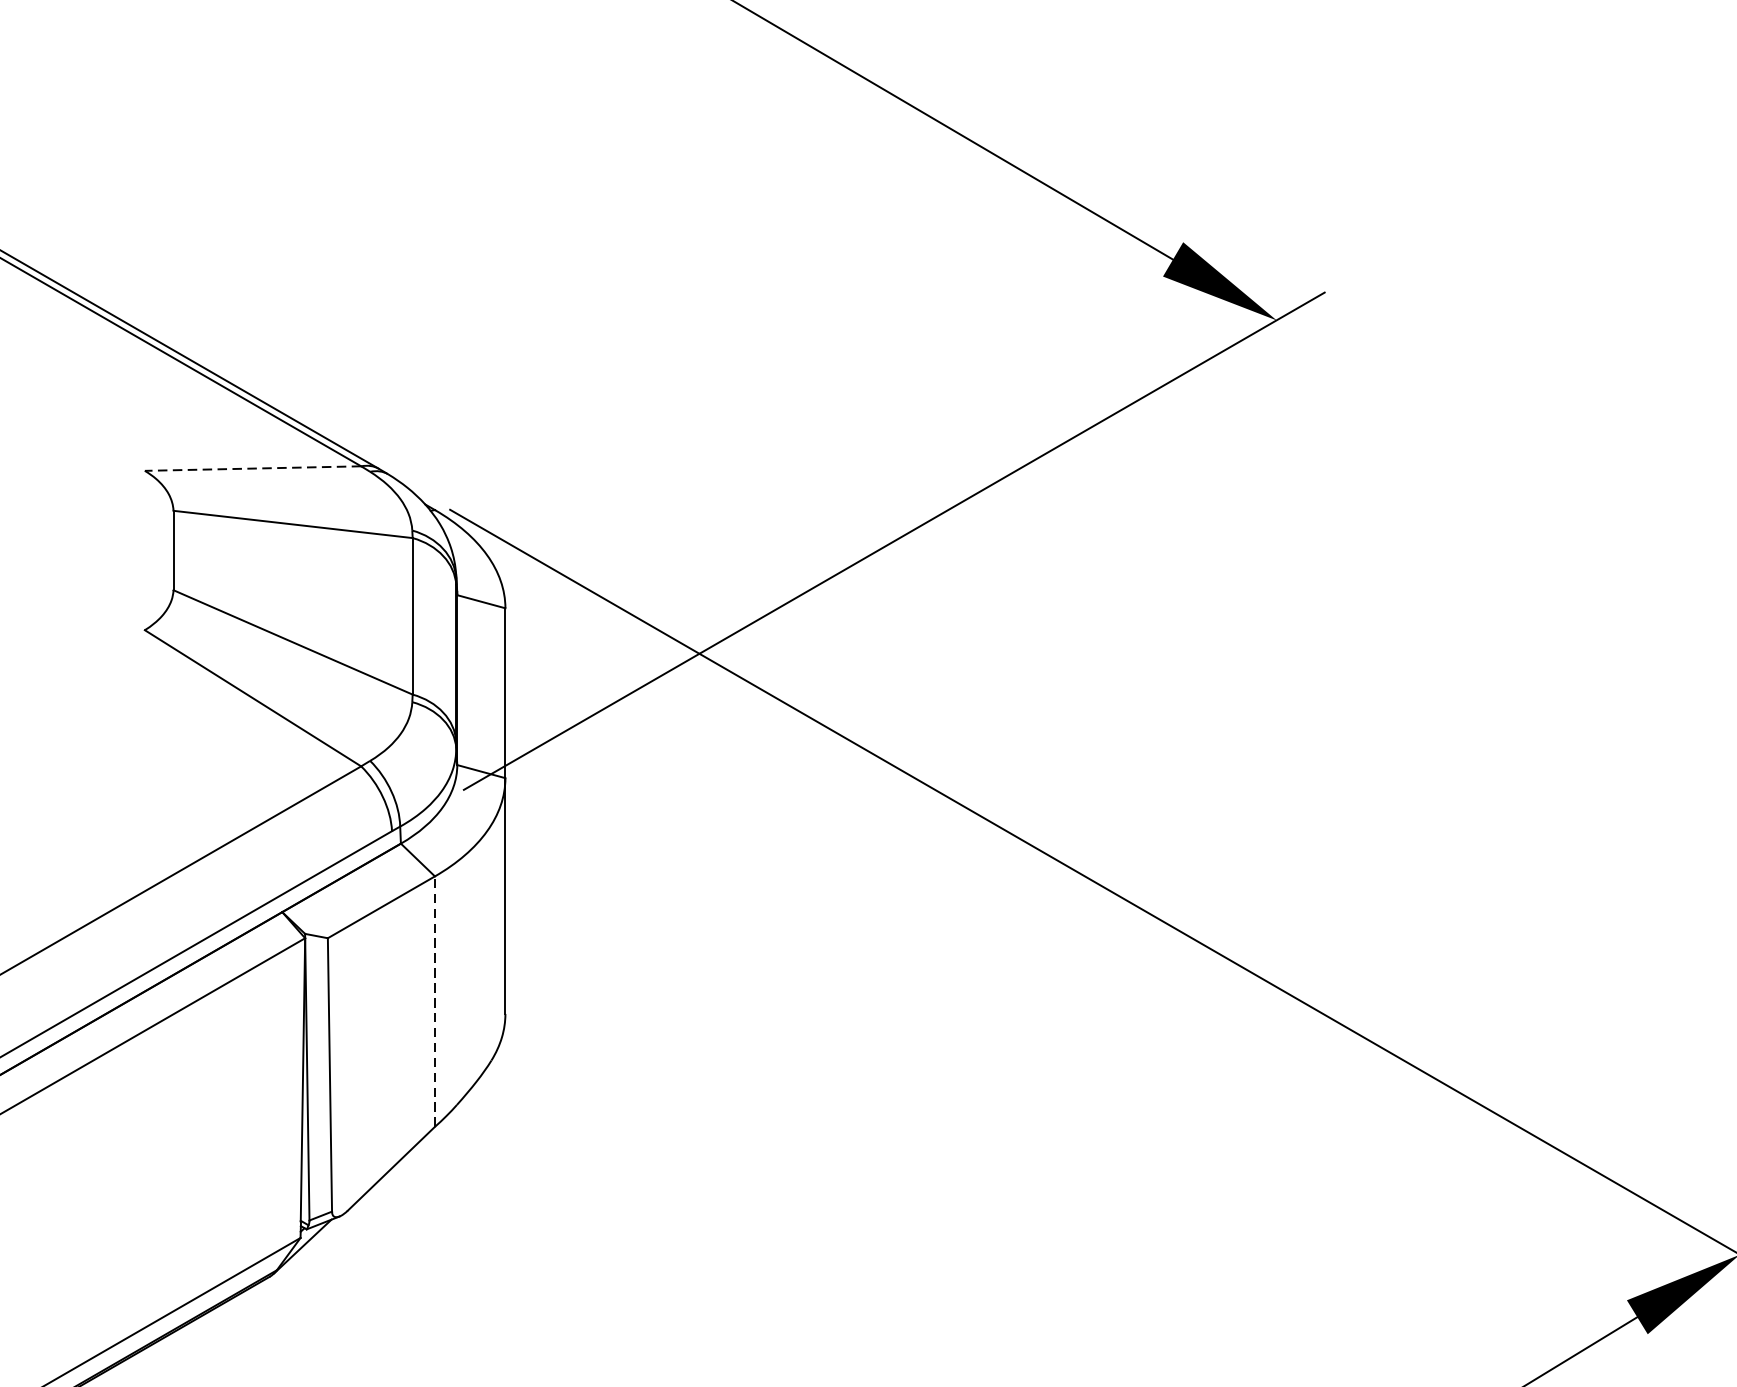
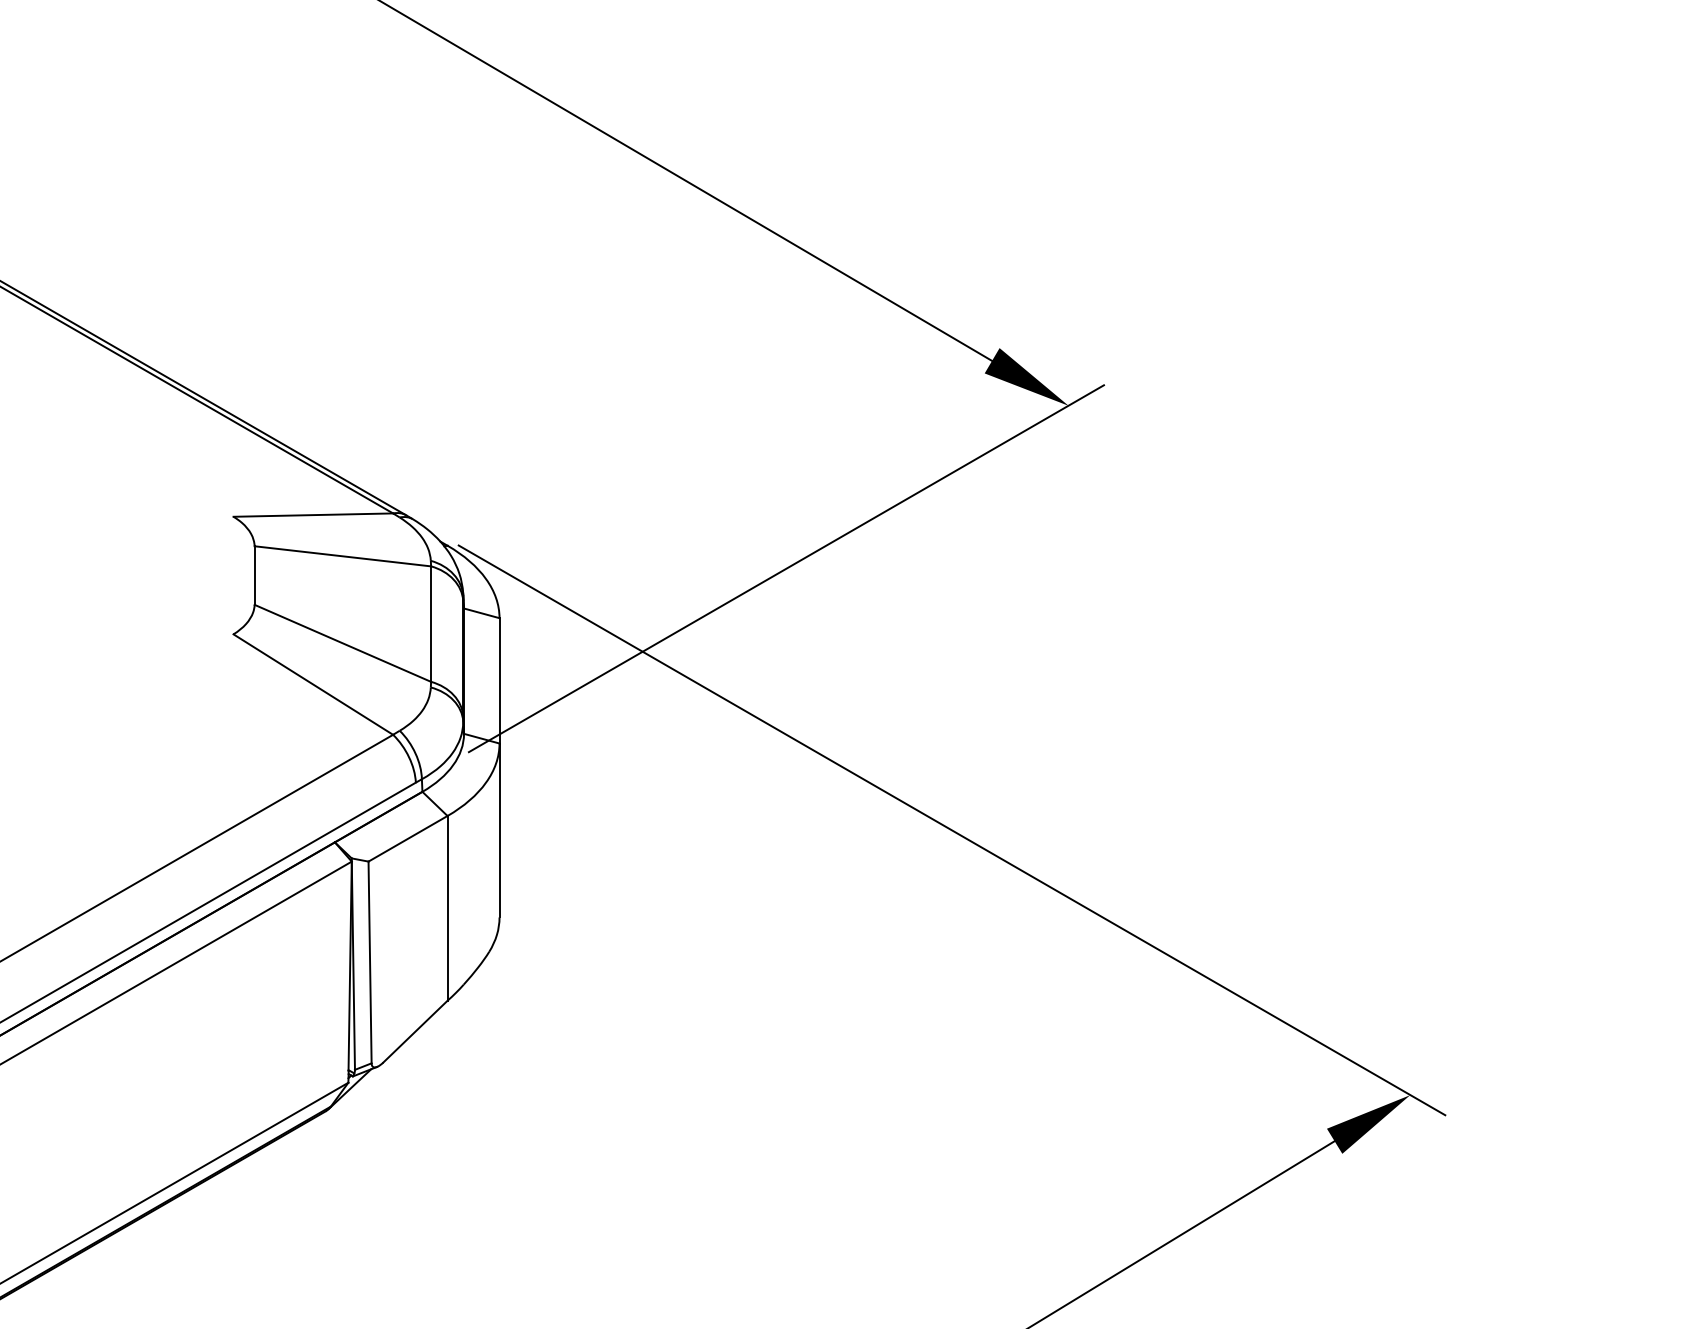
line: (253, 469) -> (313, 515), dashed -> solid
line: (434, 1000) -> (447, 907), dashed -> solid

